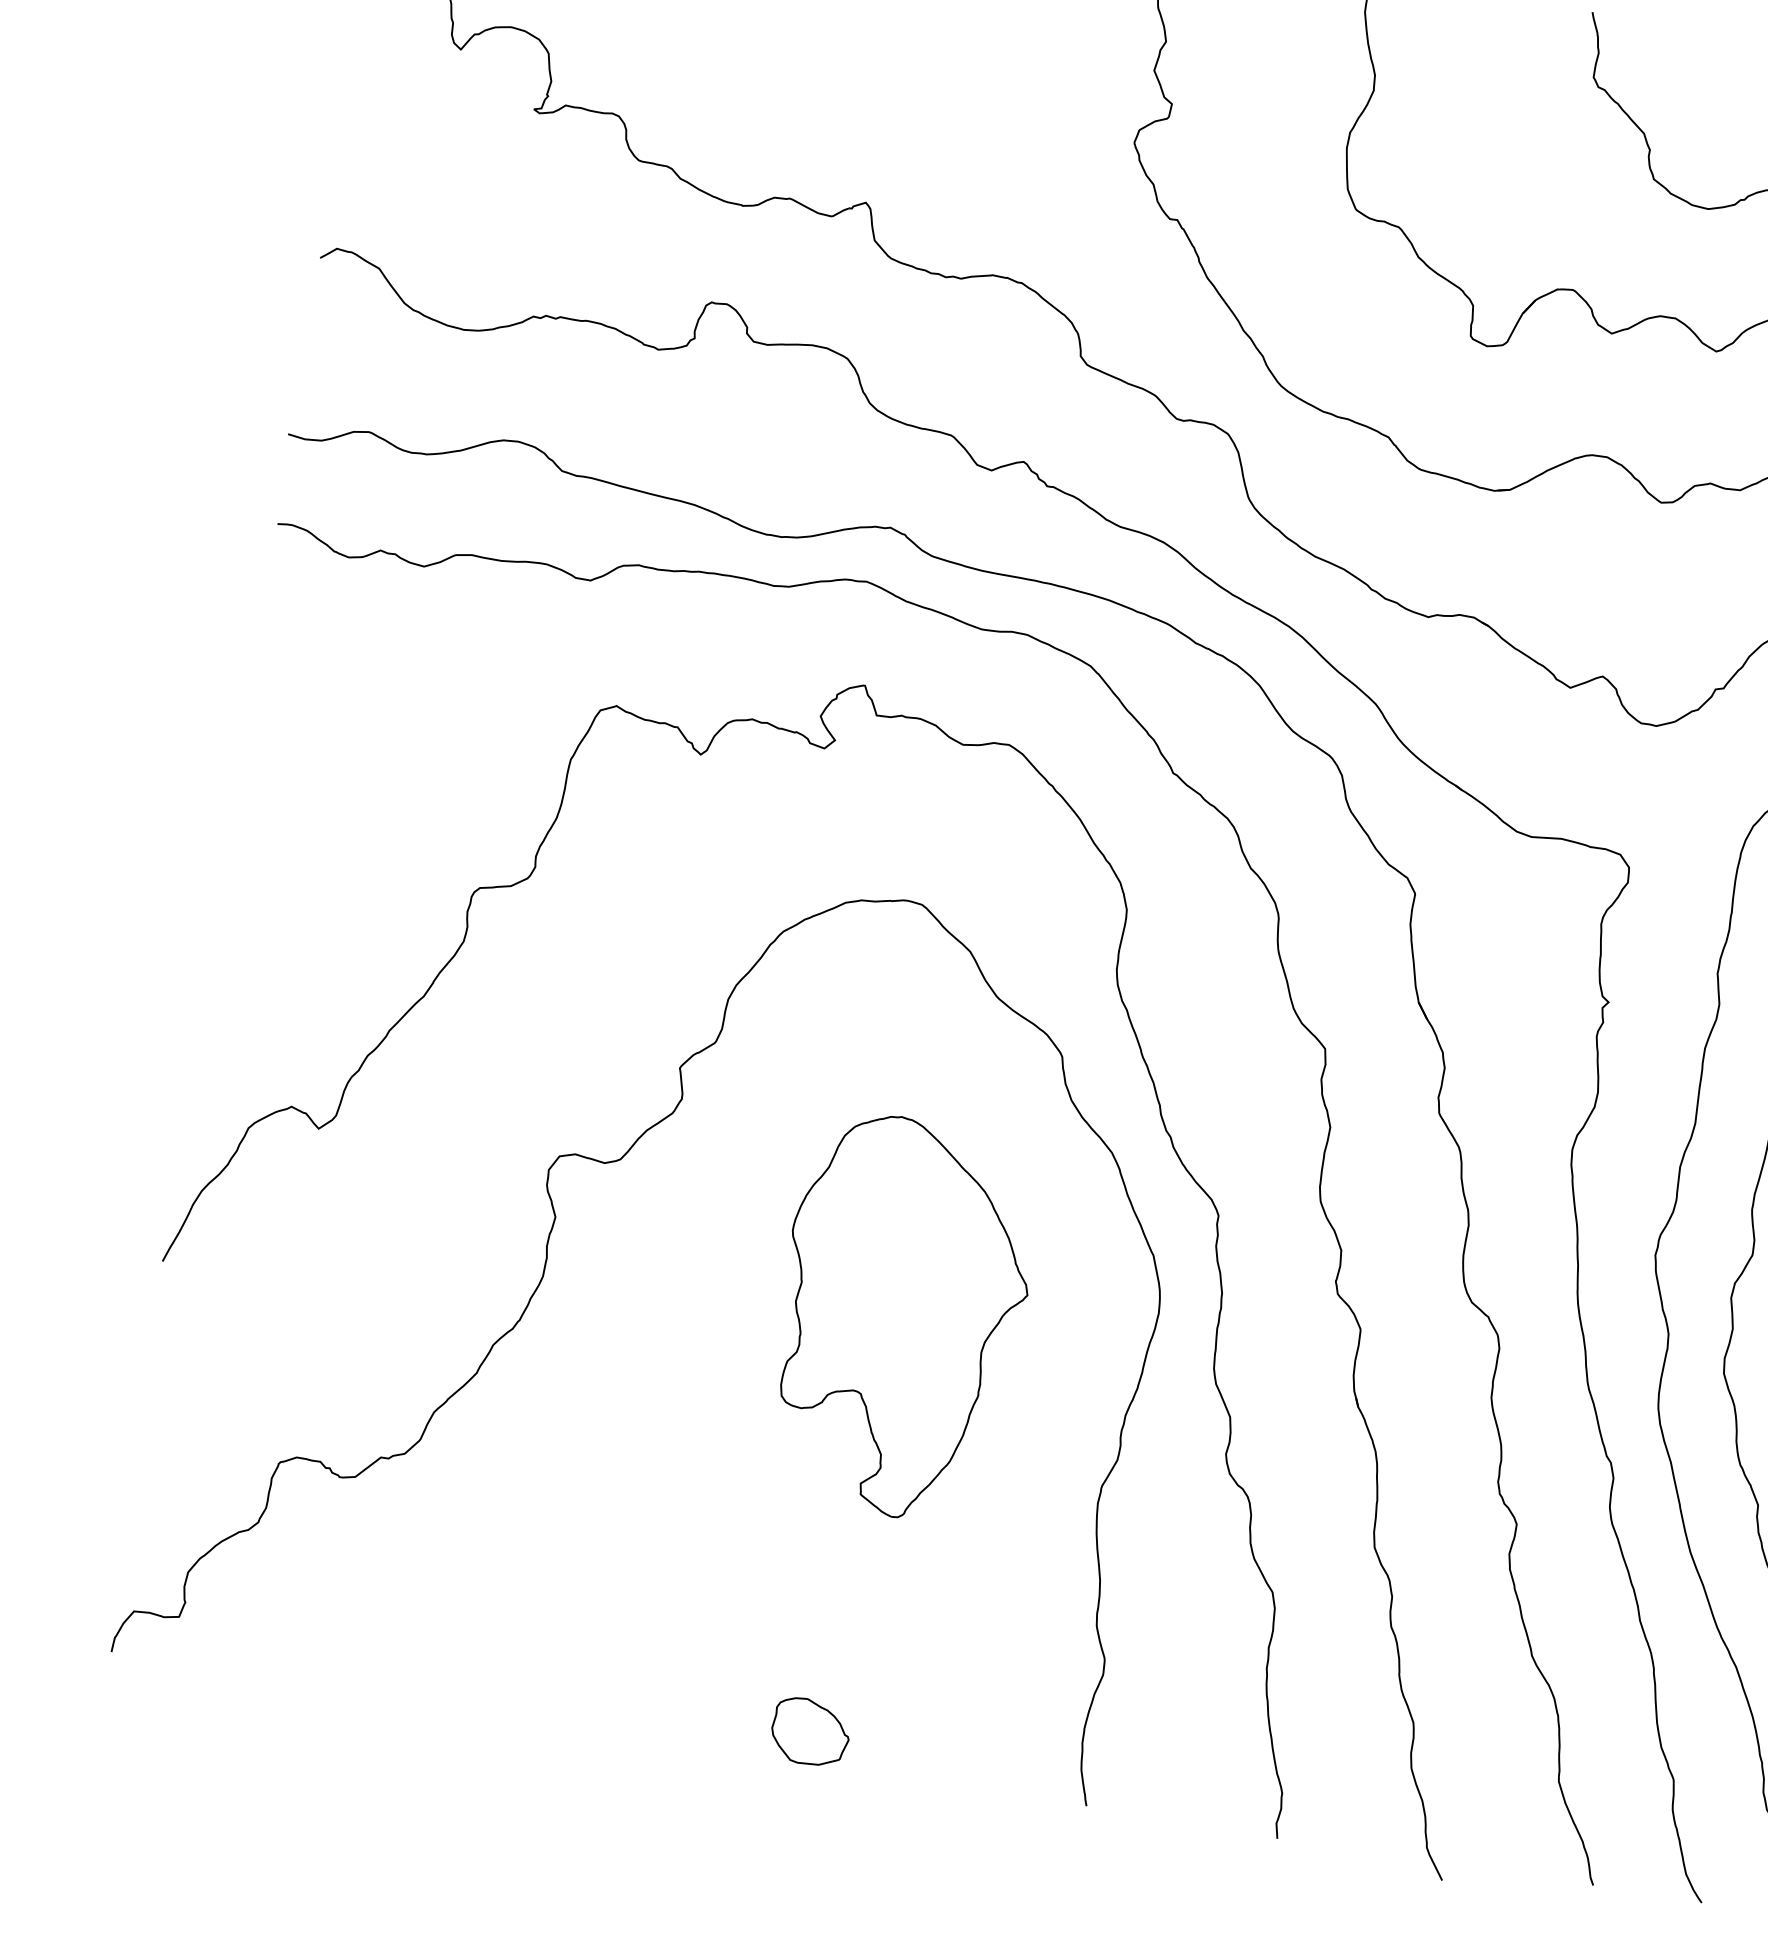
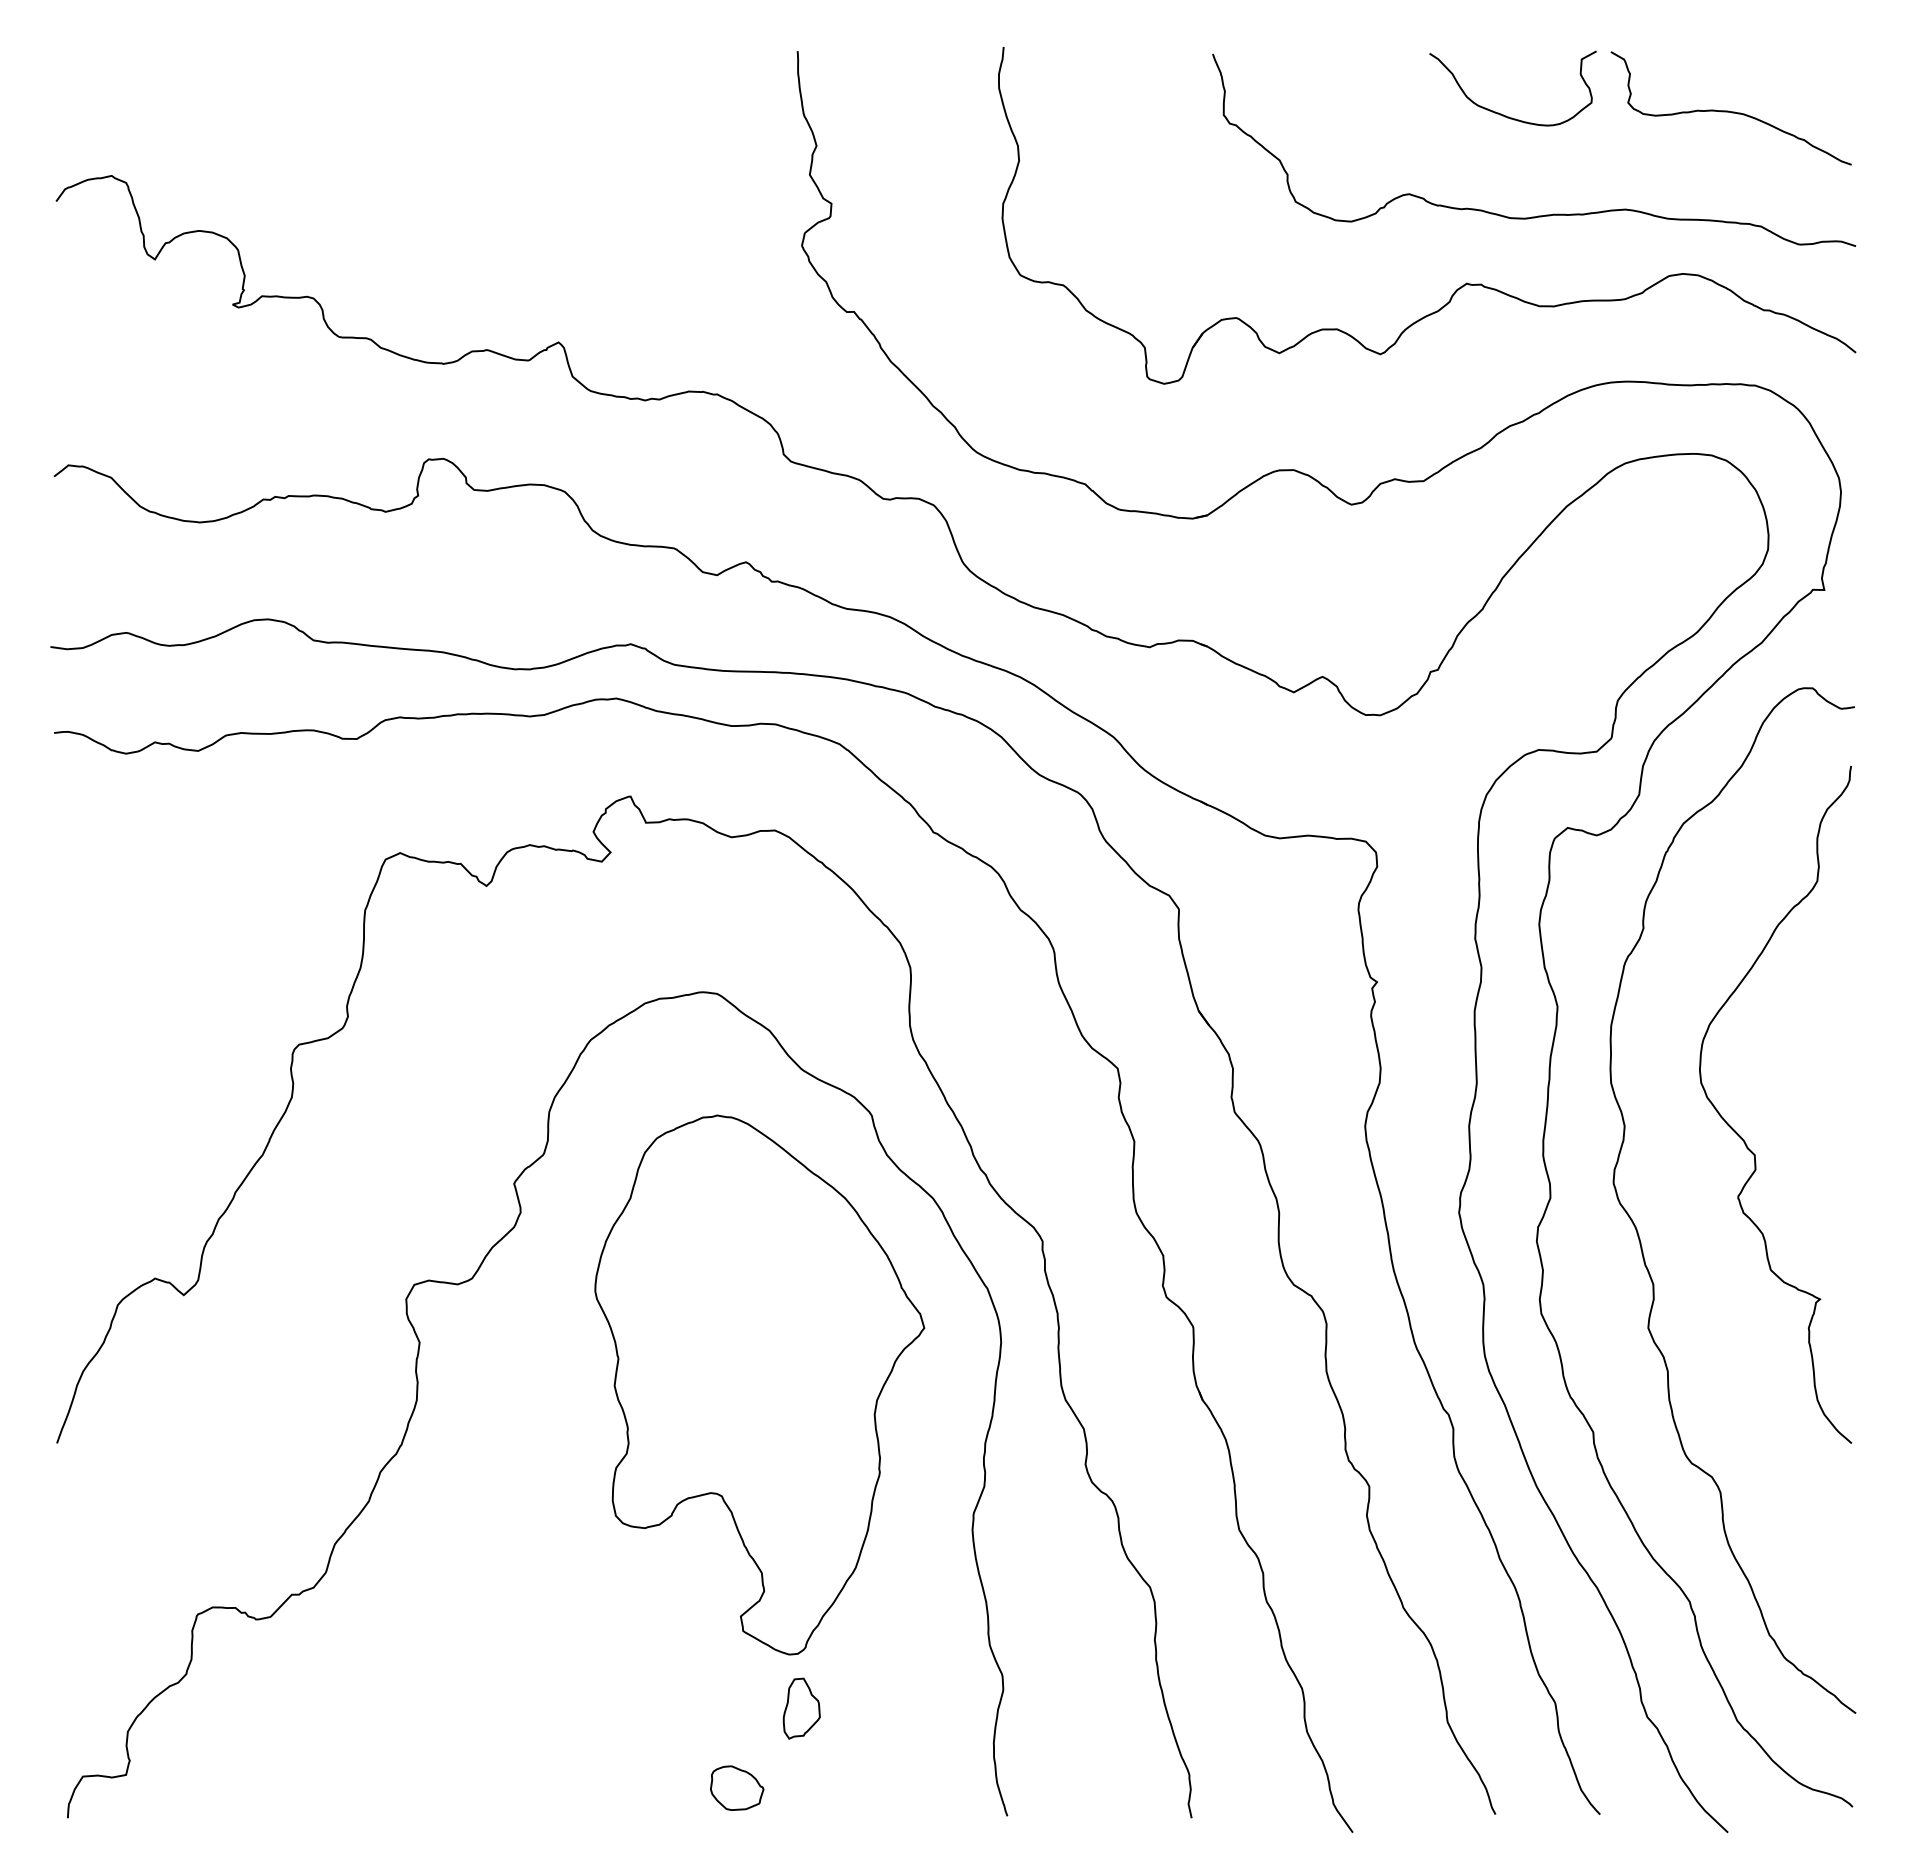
part: (901, 1317) -> (759, 1384), size x1.43
part: (890, 1660) -> (801, 1708), added
part: (811, 1731) -> (737, 1787), size x0.71

